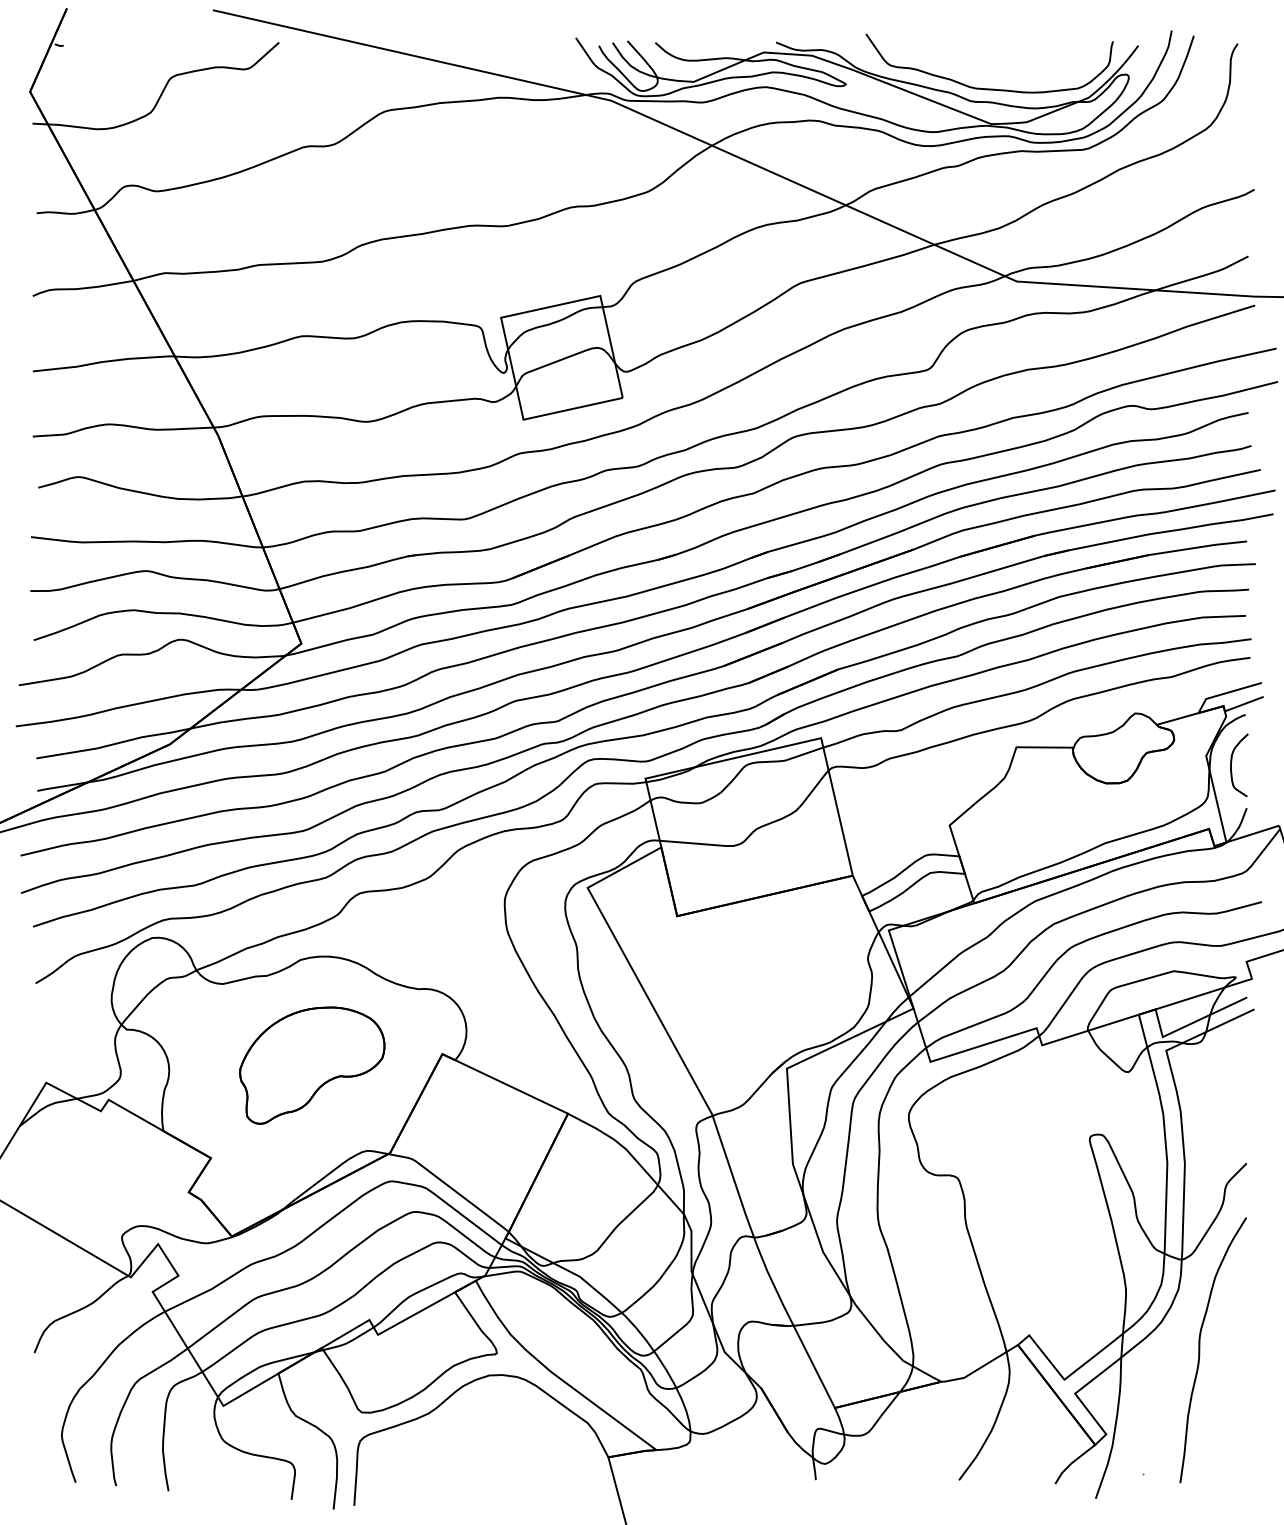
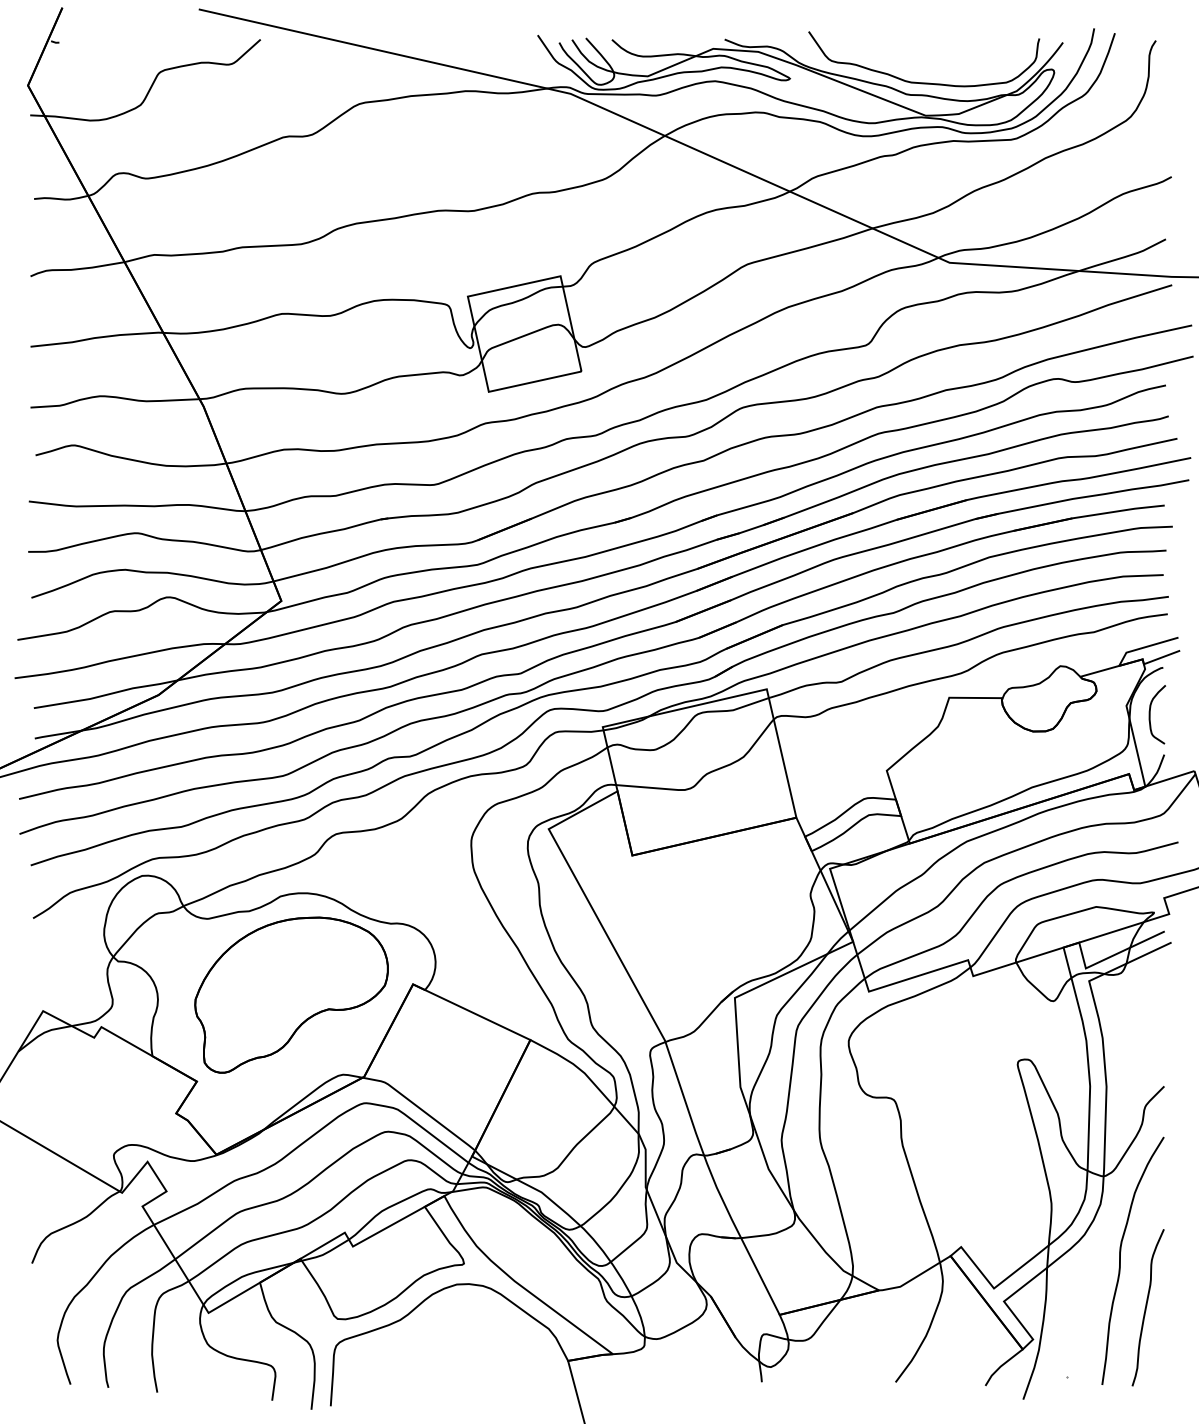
part: (312, 1064) -> (291, 994), size x1.43
curve: (1228, 1399) -> (1147, 1306), added

